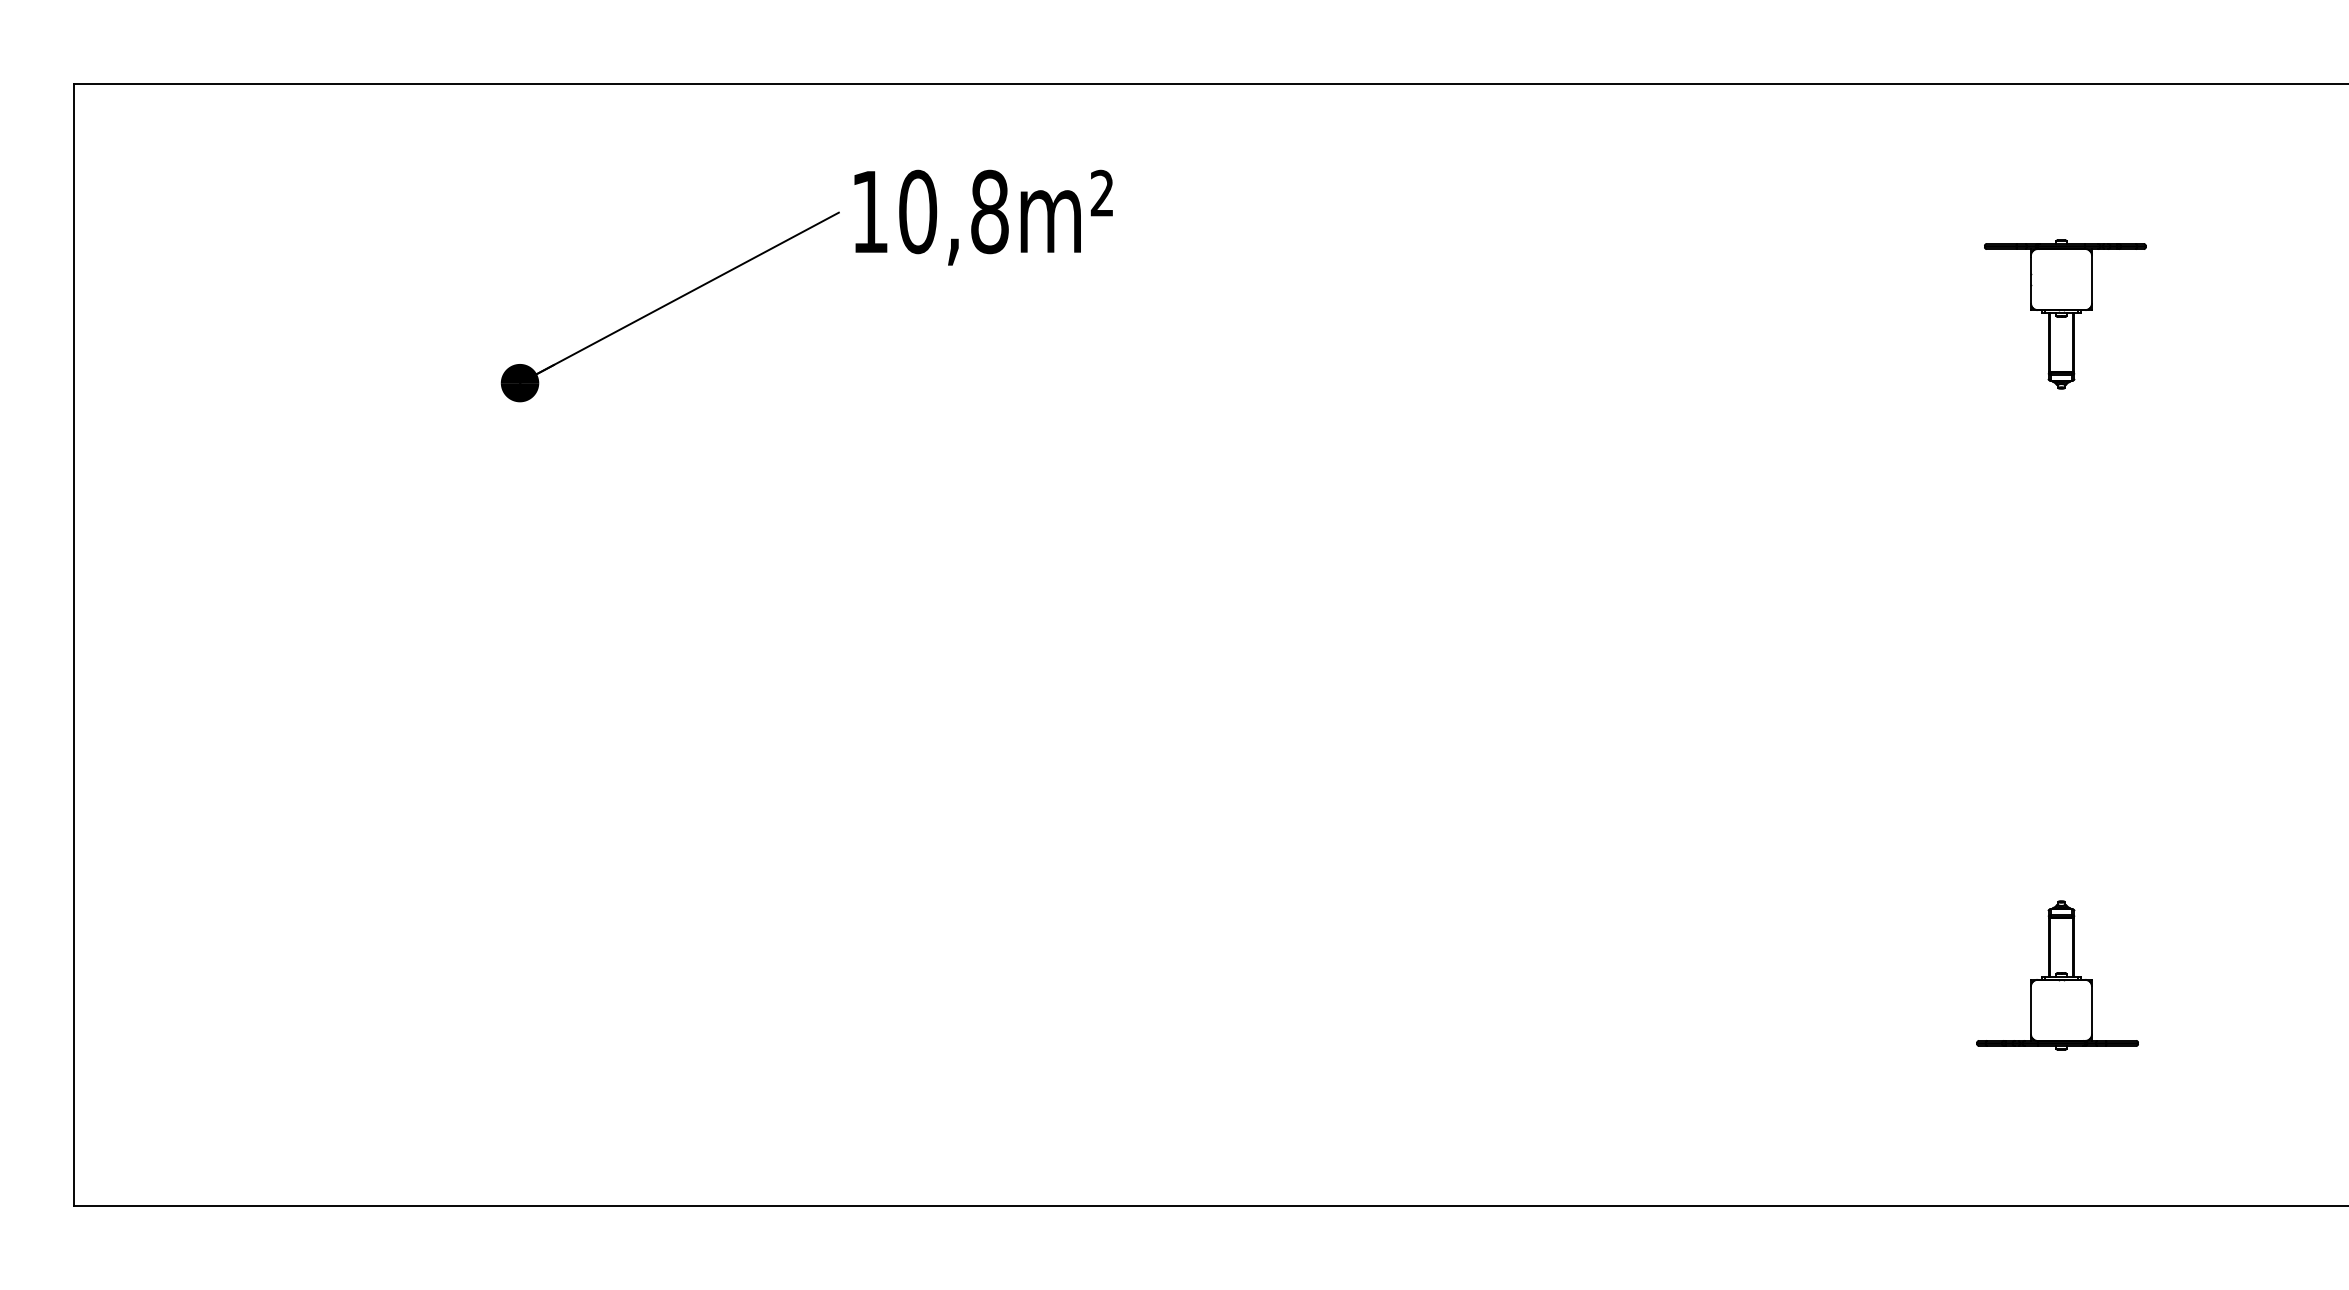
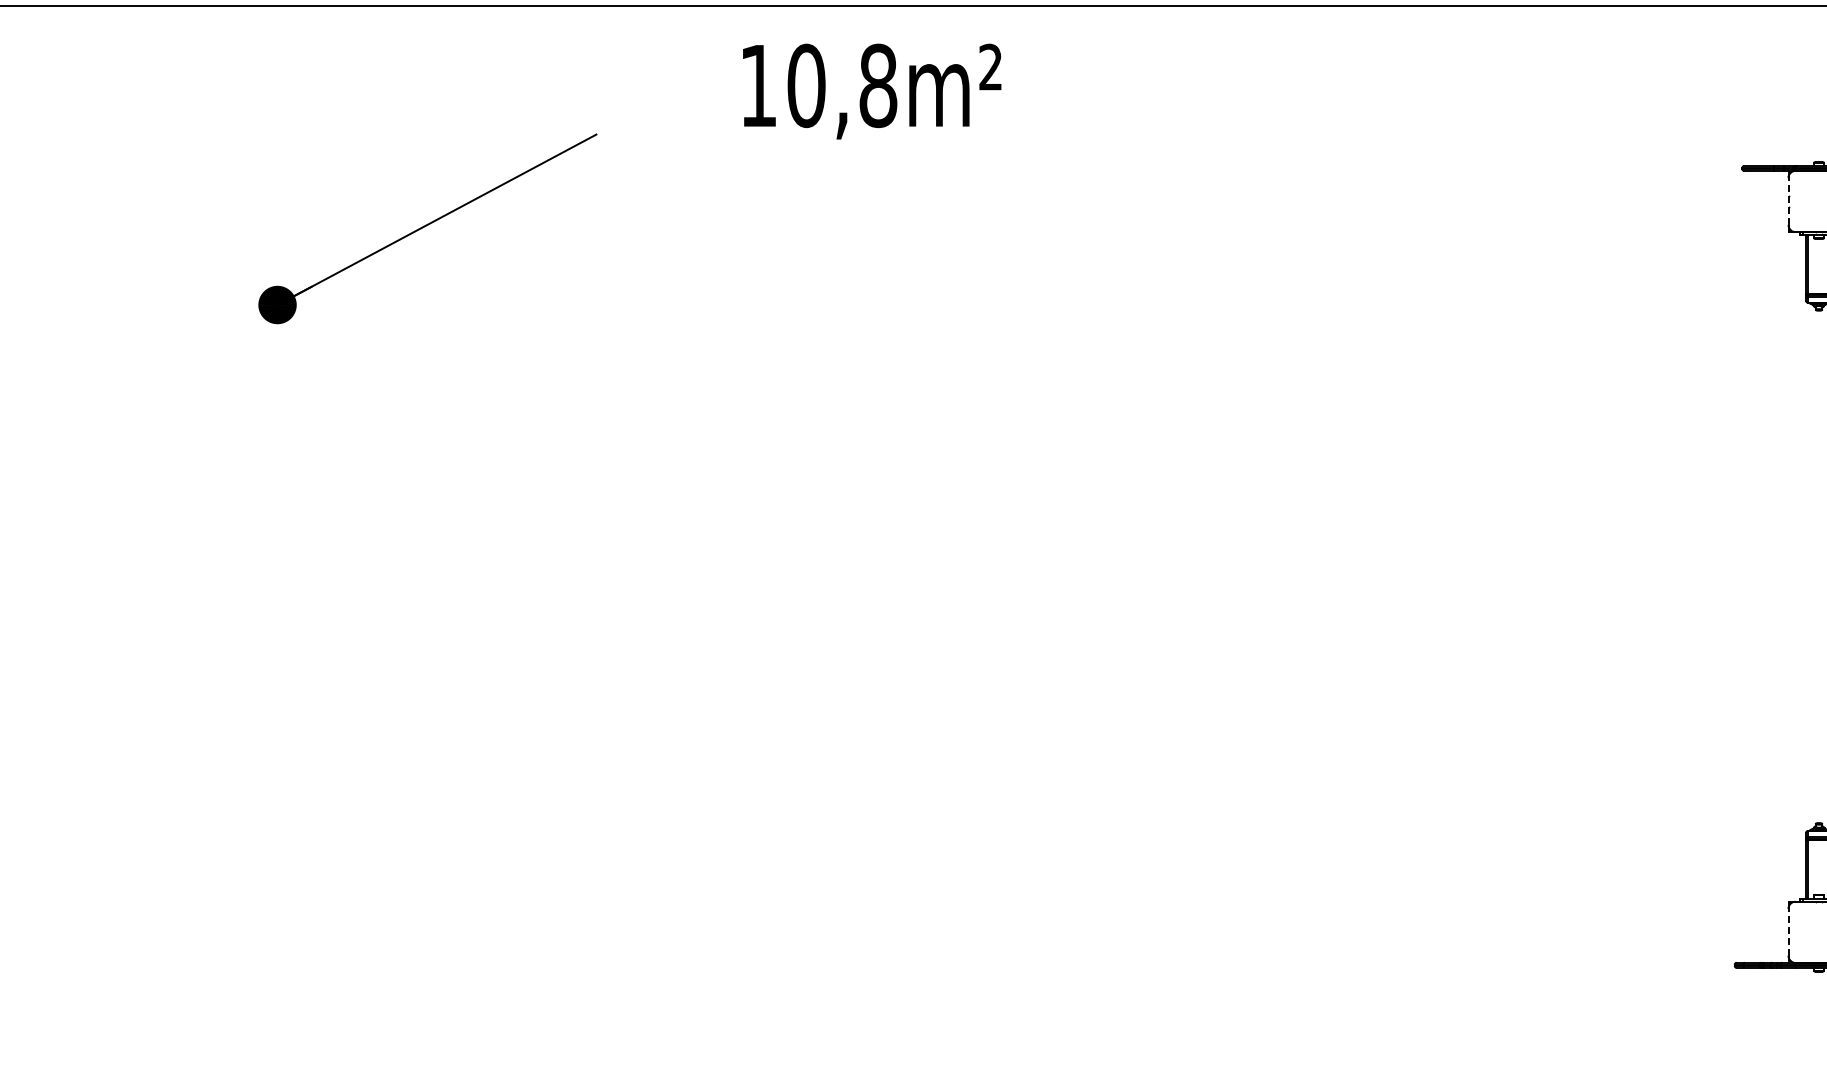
text: (983, 217) -> (872, 91), moved
line: (2031, 279) -> (1789, 201), solid -> dashed
line: (2031, 1009) -> (1789, 931), solid -> dashed

